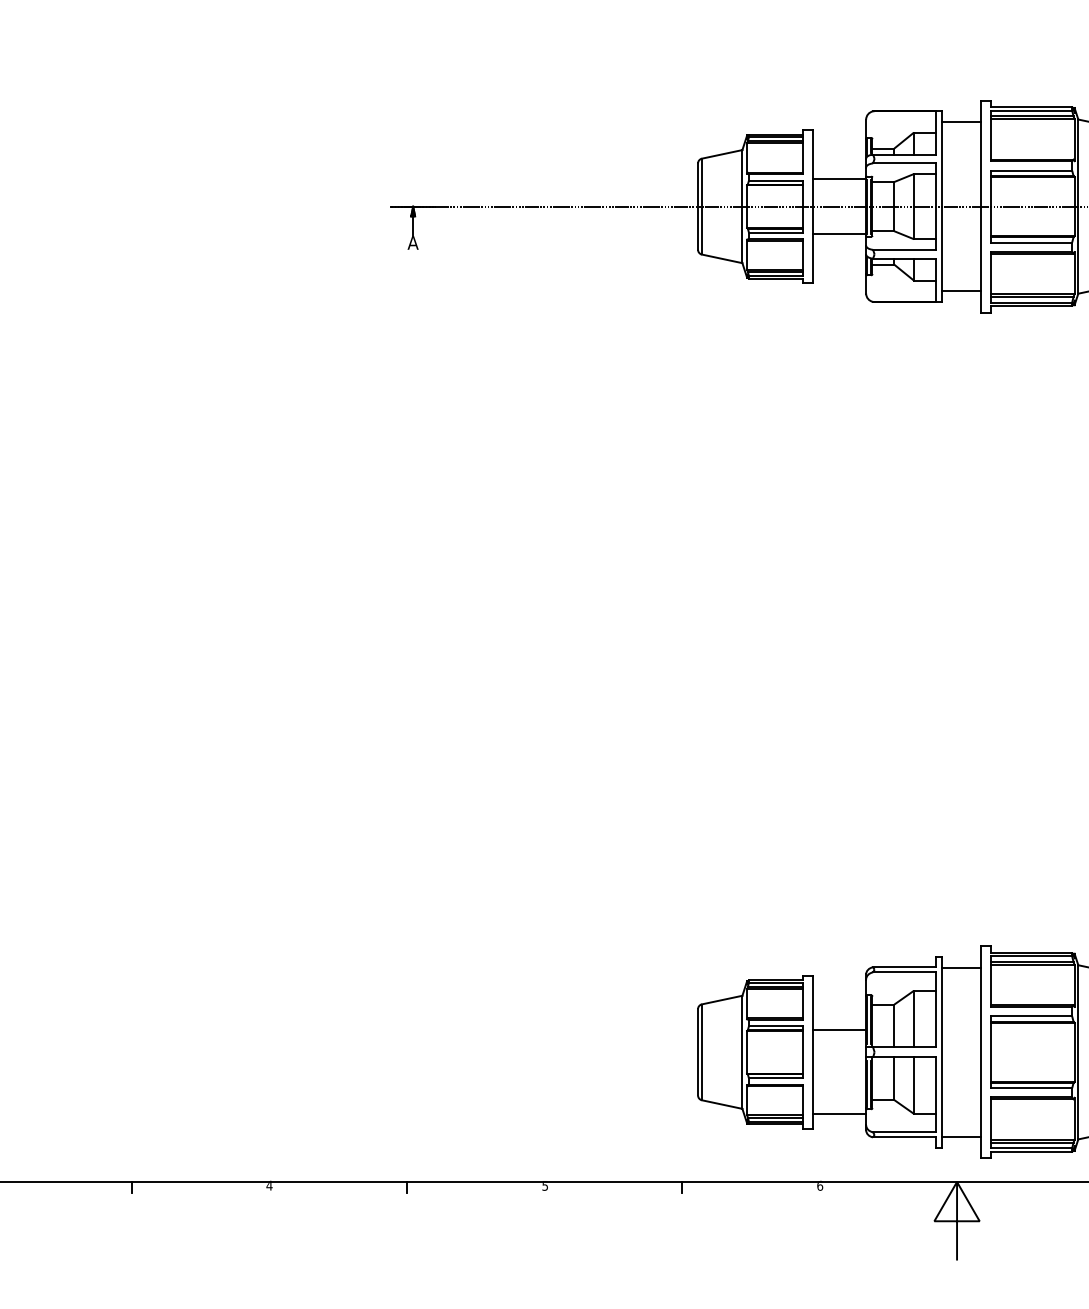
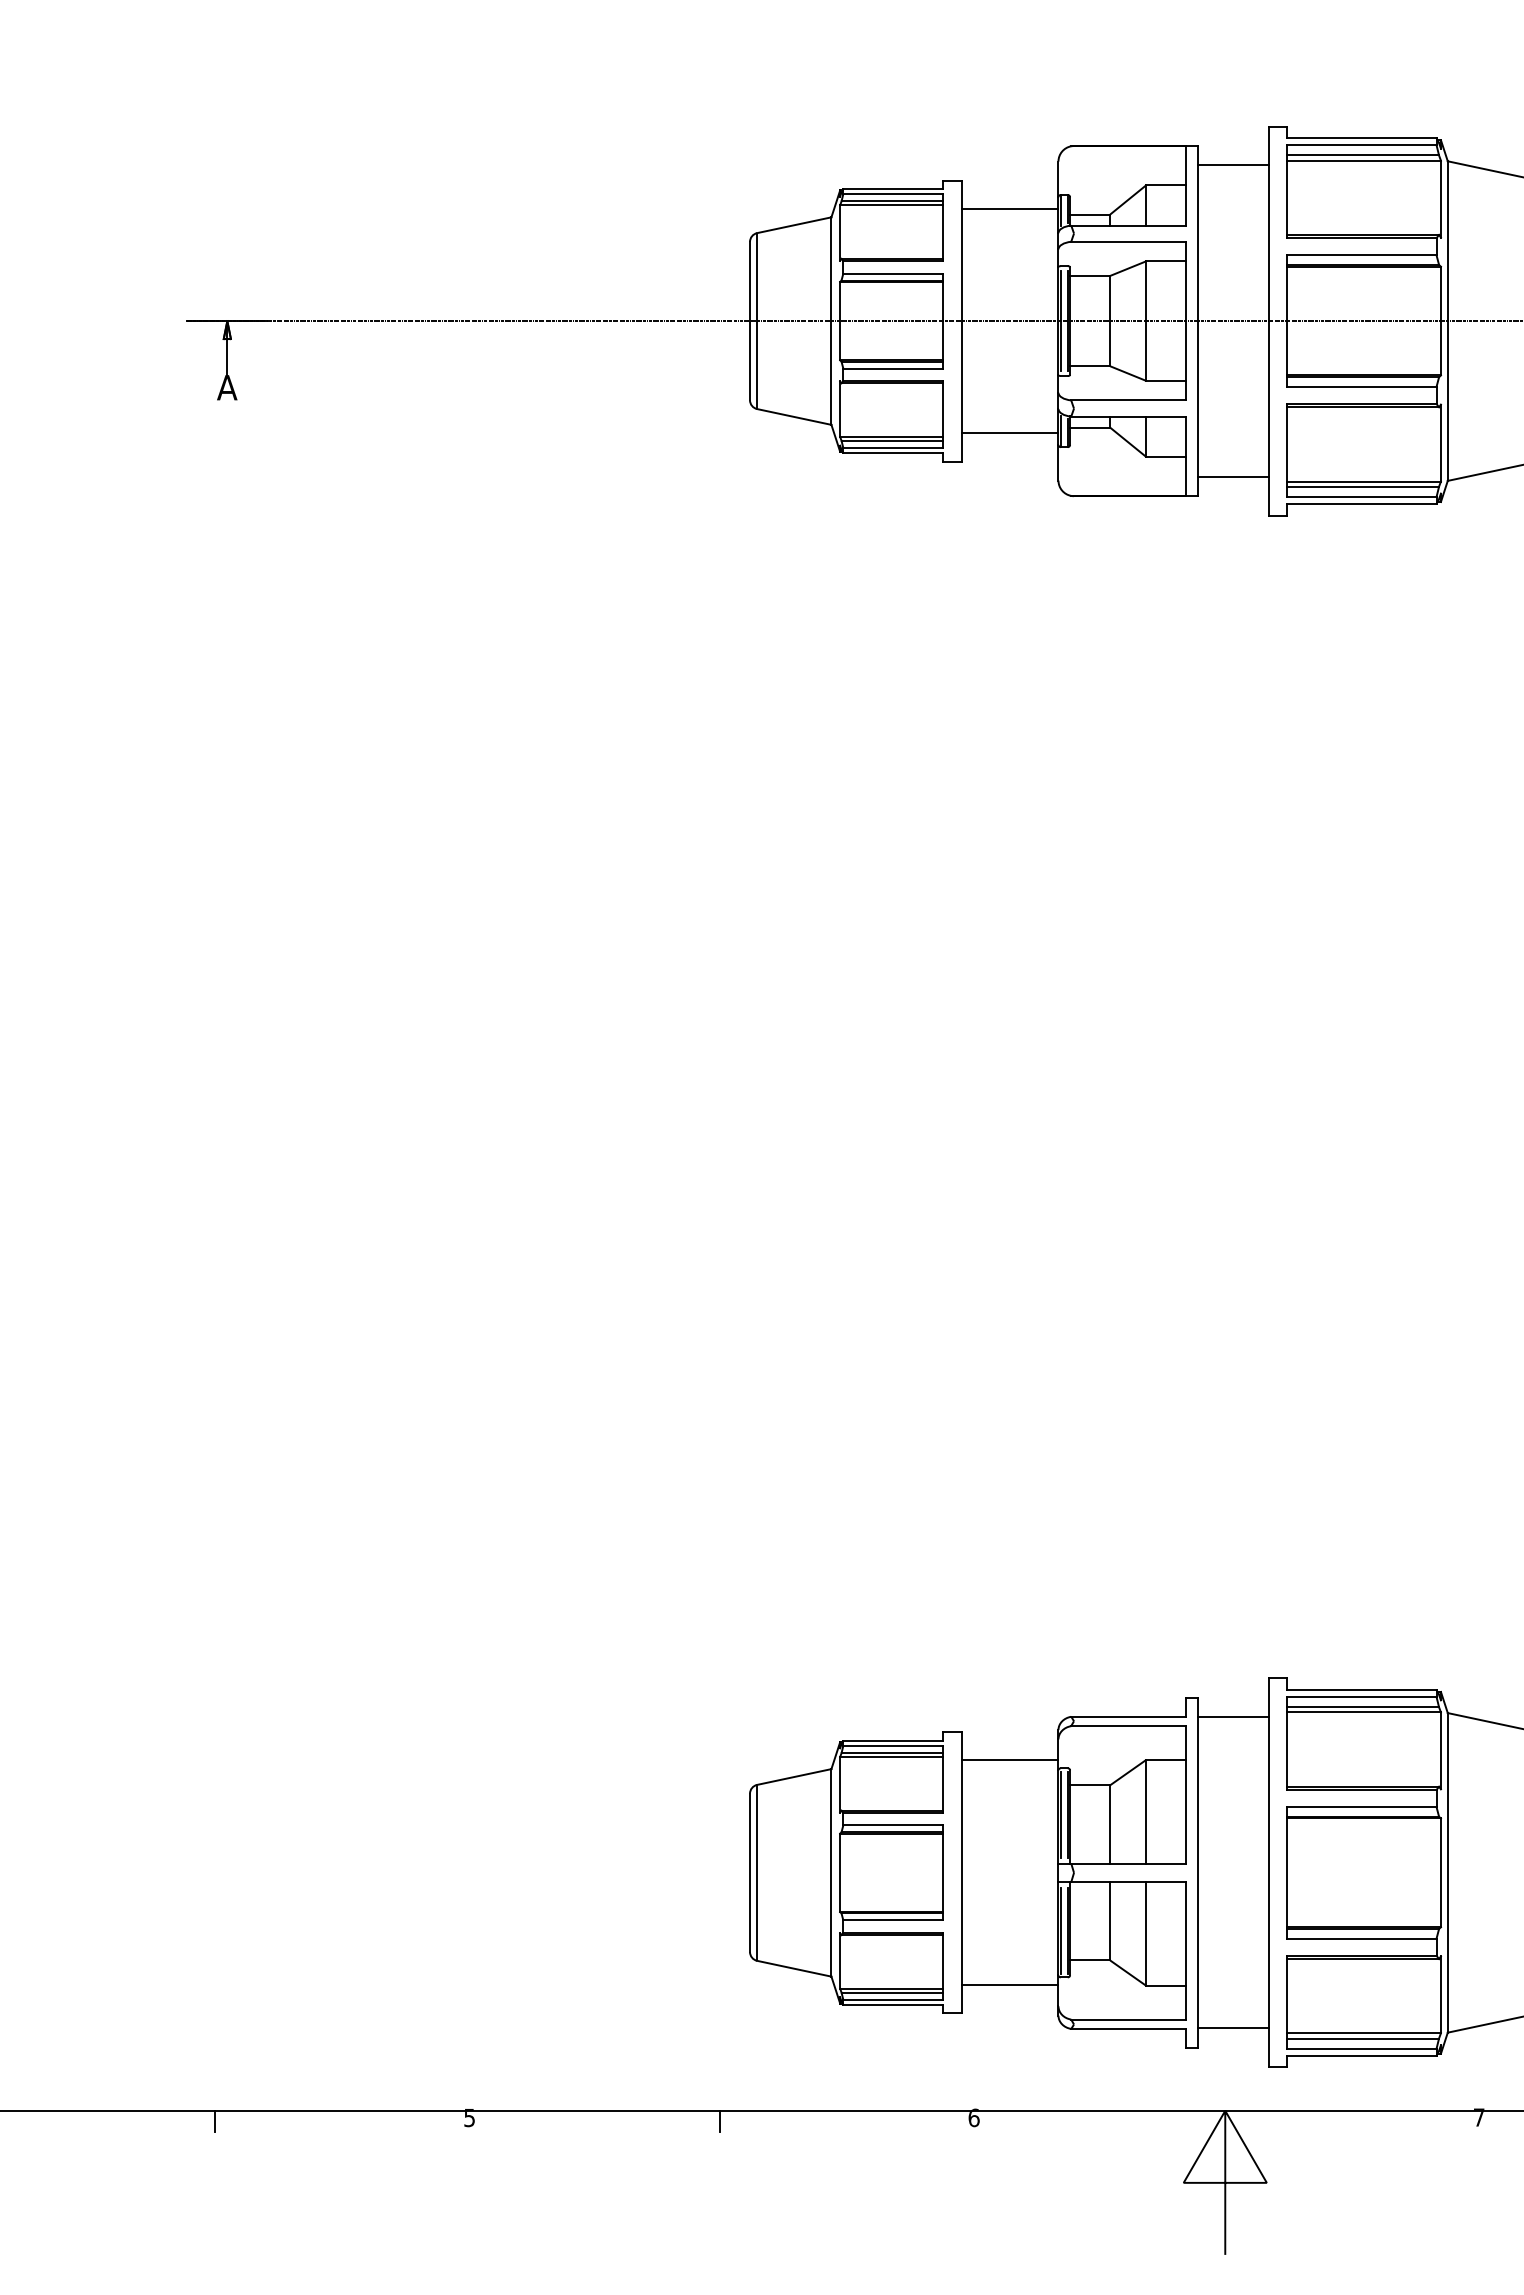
line: (839, 179) -> (1009, 208), moved
line: (839, 233) -> (1009, 432), moved
line: (839, 1030) -> (1009, 1761), moved

